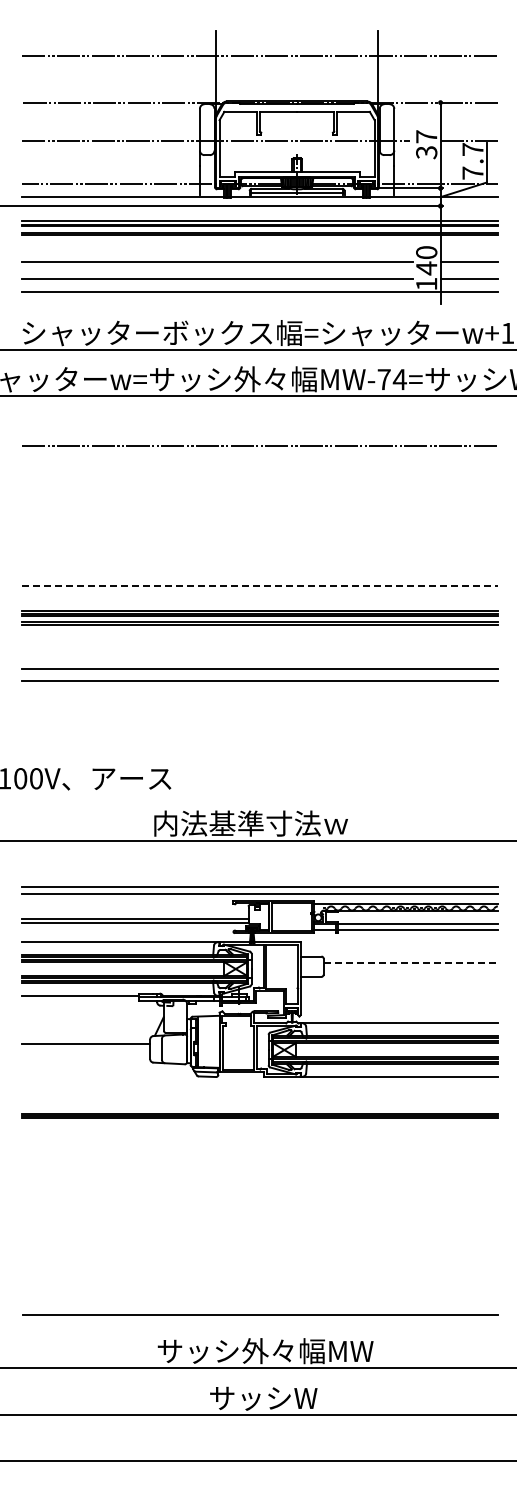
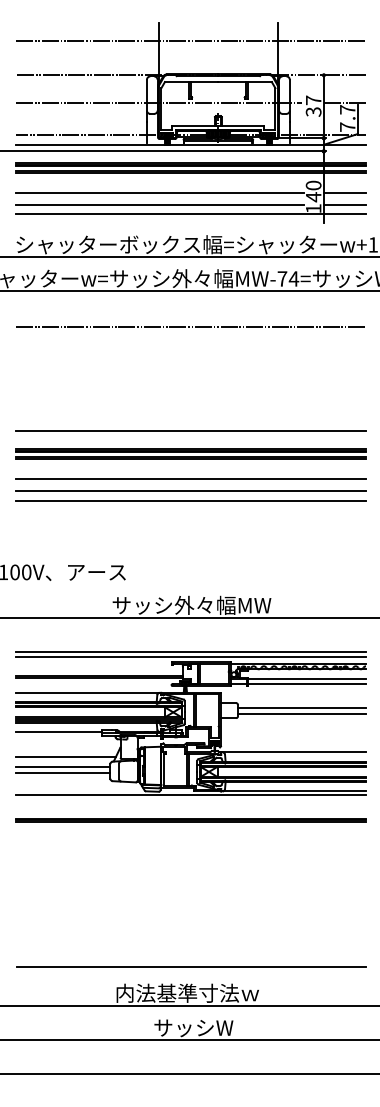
line: (260, 586) -> (191, 431), dashed -> solid
line: (259, 651) -> (190, 478), added
text: (260, 823) -> (191, 605), 内法基準寸法ｗ -> サッシ外々幅MW
line: (411, 962) -> (302, 707), dashed -> solid
line: (410, 970) -> (301, 713), added
line: (89, 1030) -> (65, 757), added
line: (86, 1051) -> (63, 772), added
line: (259, 1081) -> (190, 795), added
text: (265, 1351) -> (195, 993), サッシ外々幅MW -> 内法基準寸法ｗ

